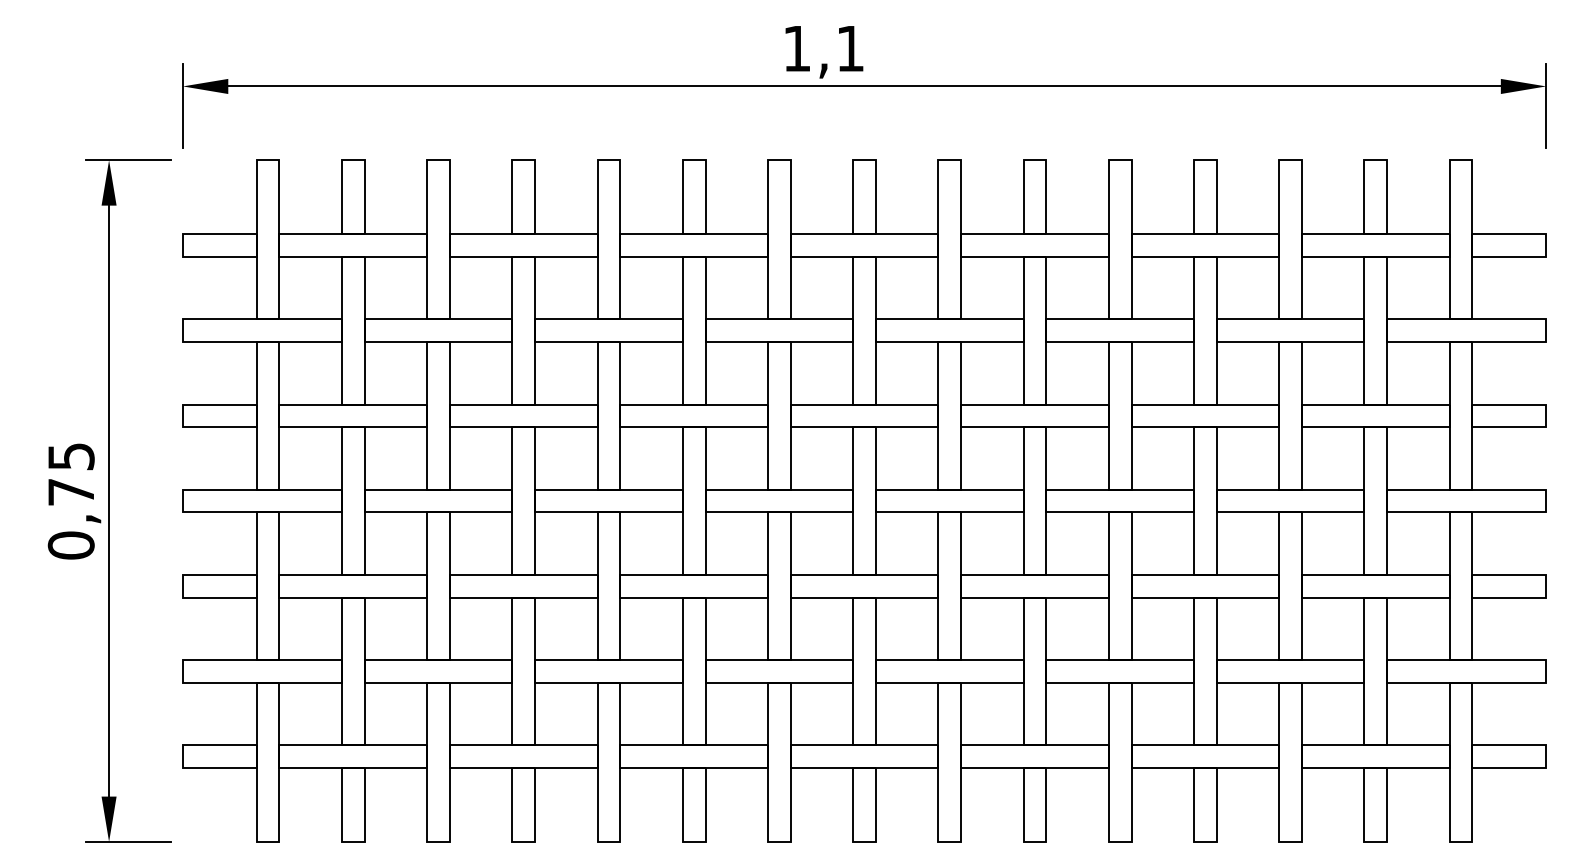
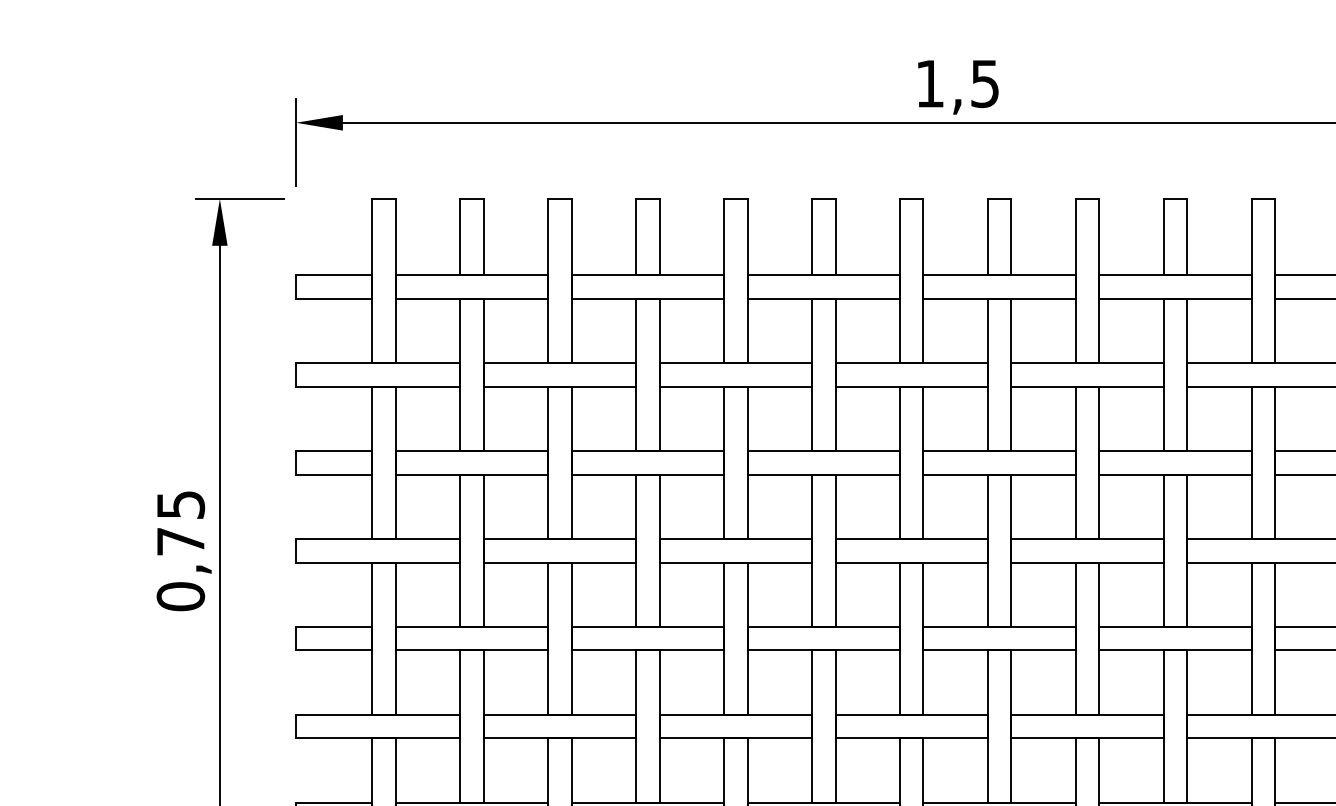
text: (850, 49) -> (985, 84), 1,1 -> 1,5

